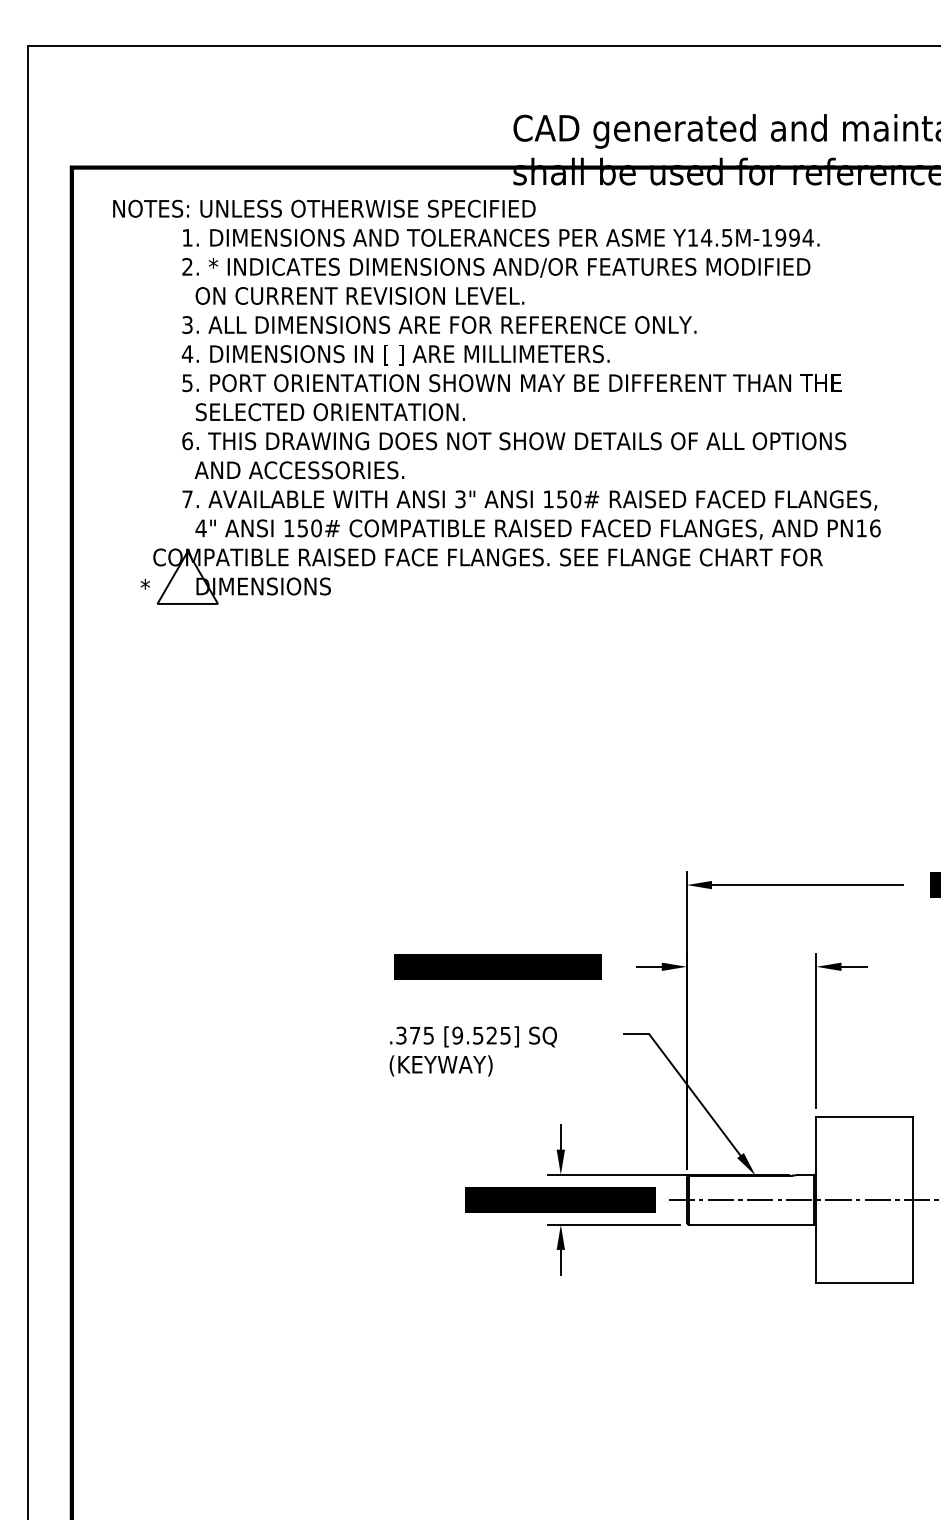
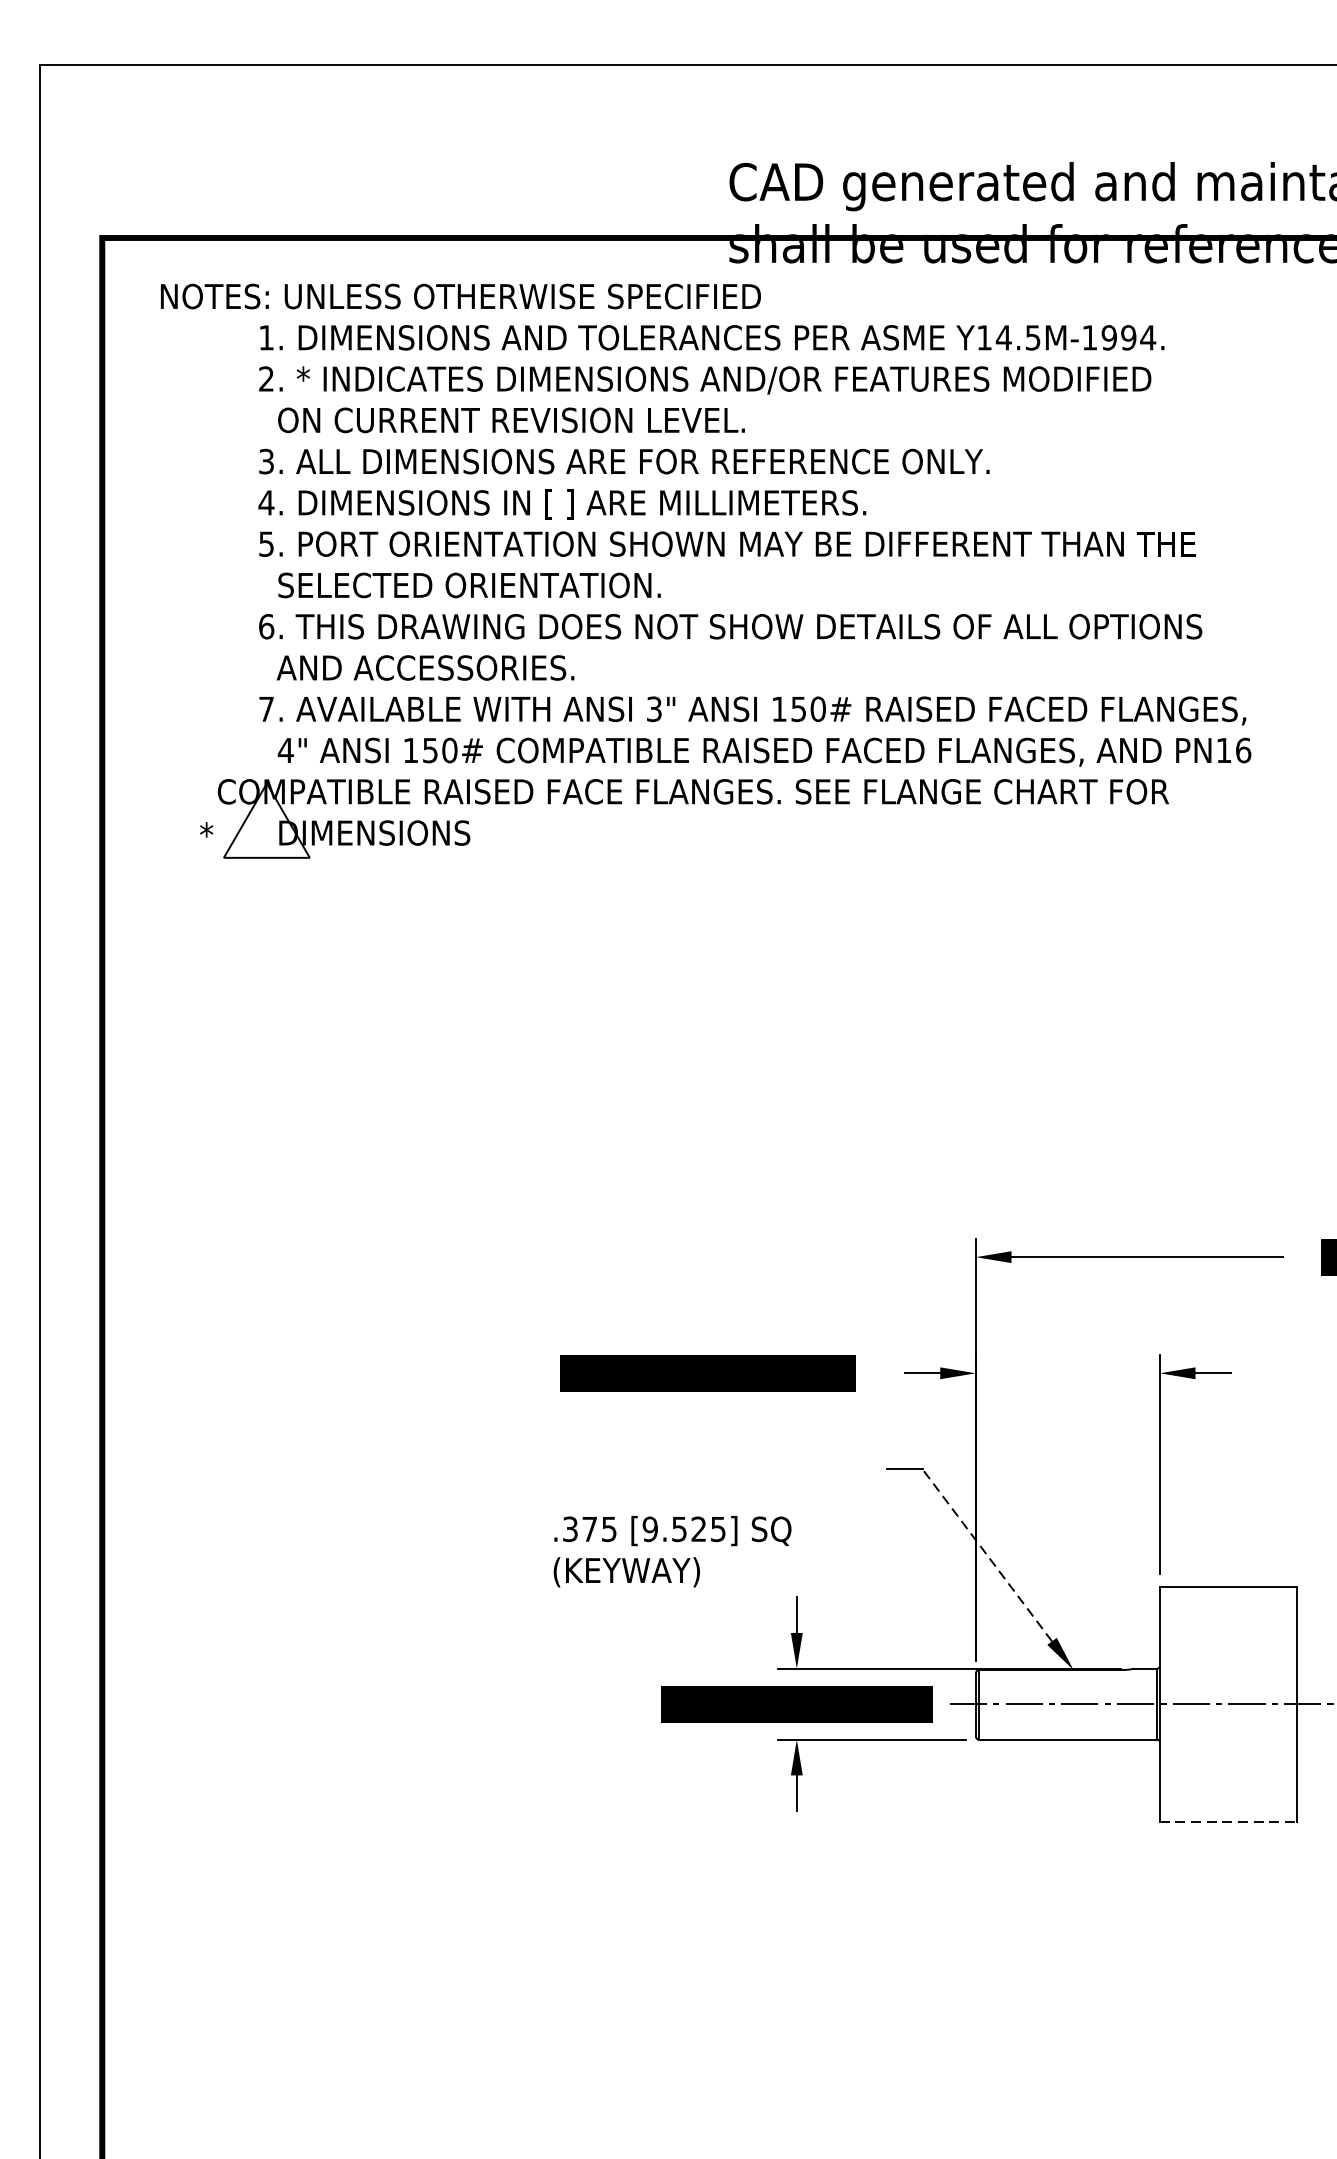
text: (472, 1051) -> (671, 1551), moved
line: (694, 1095) -> (986, 1556), solid -> dashed
line: (864, 1282) -> (1228, 1821), solid -> dashed

